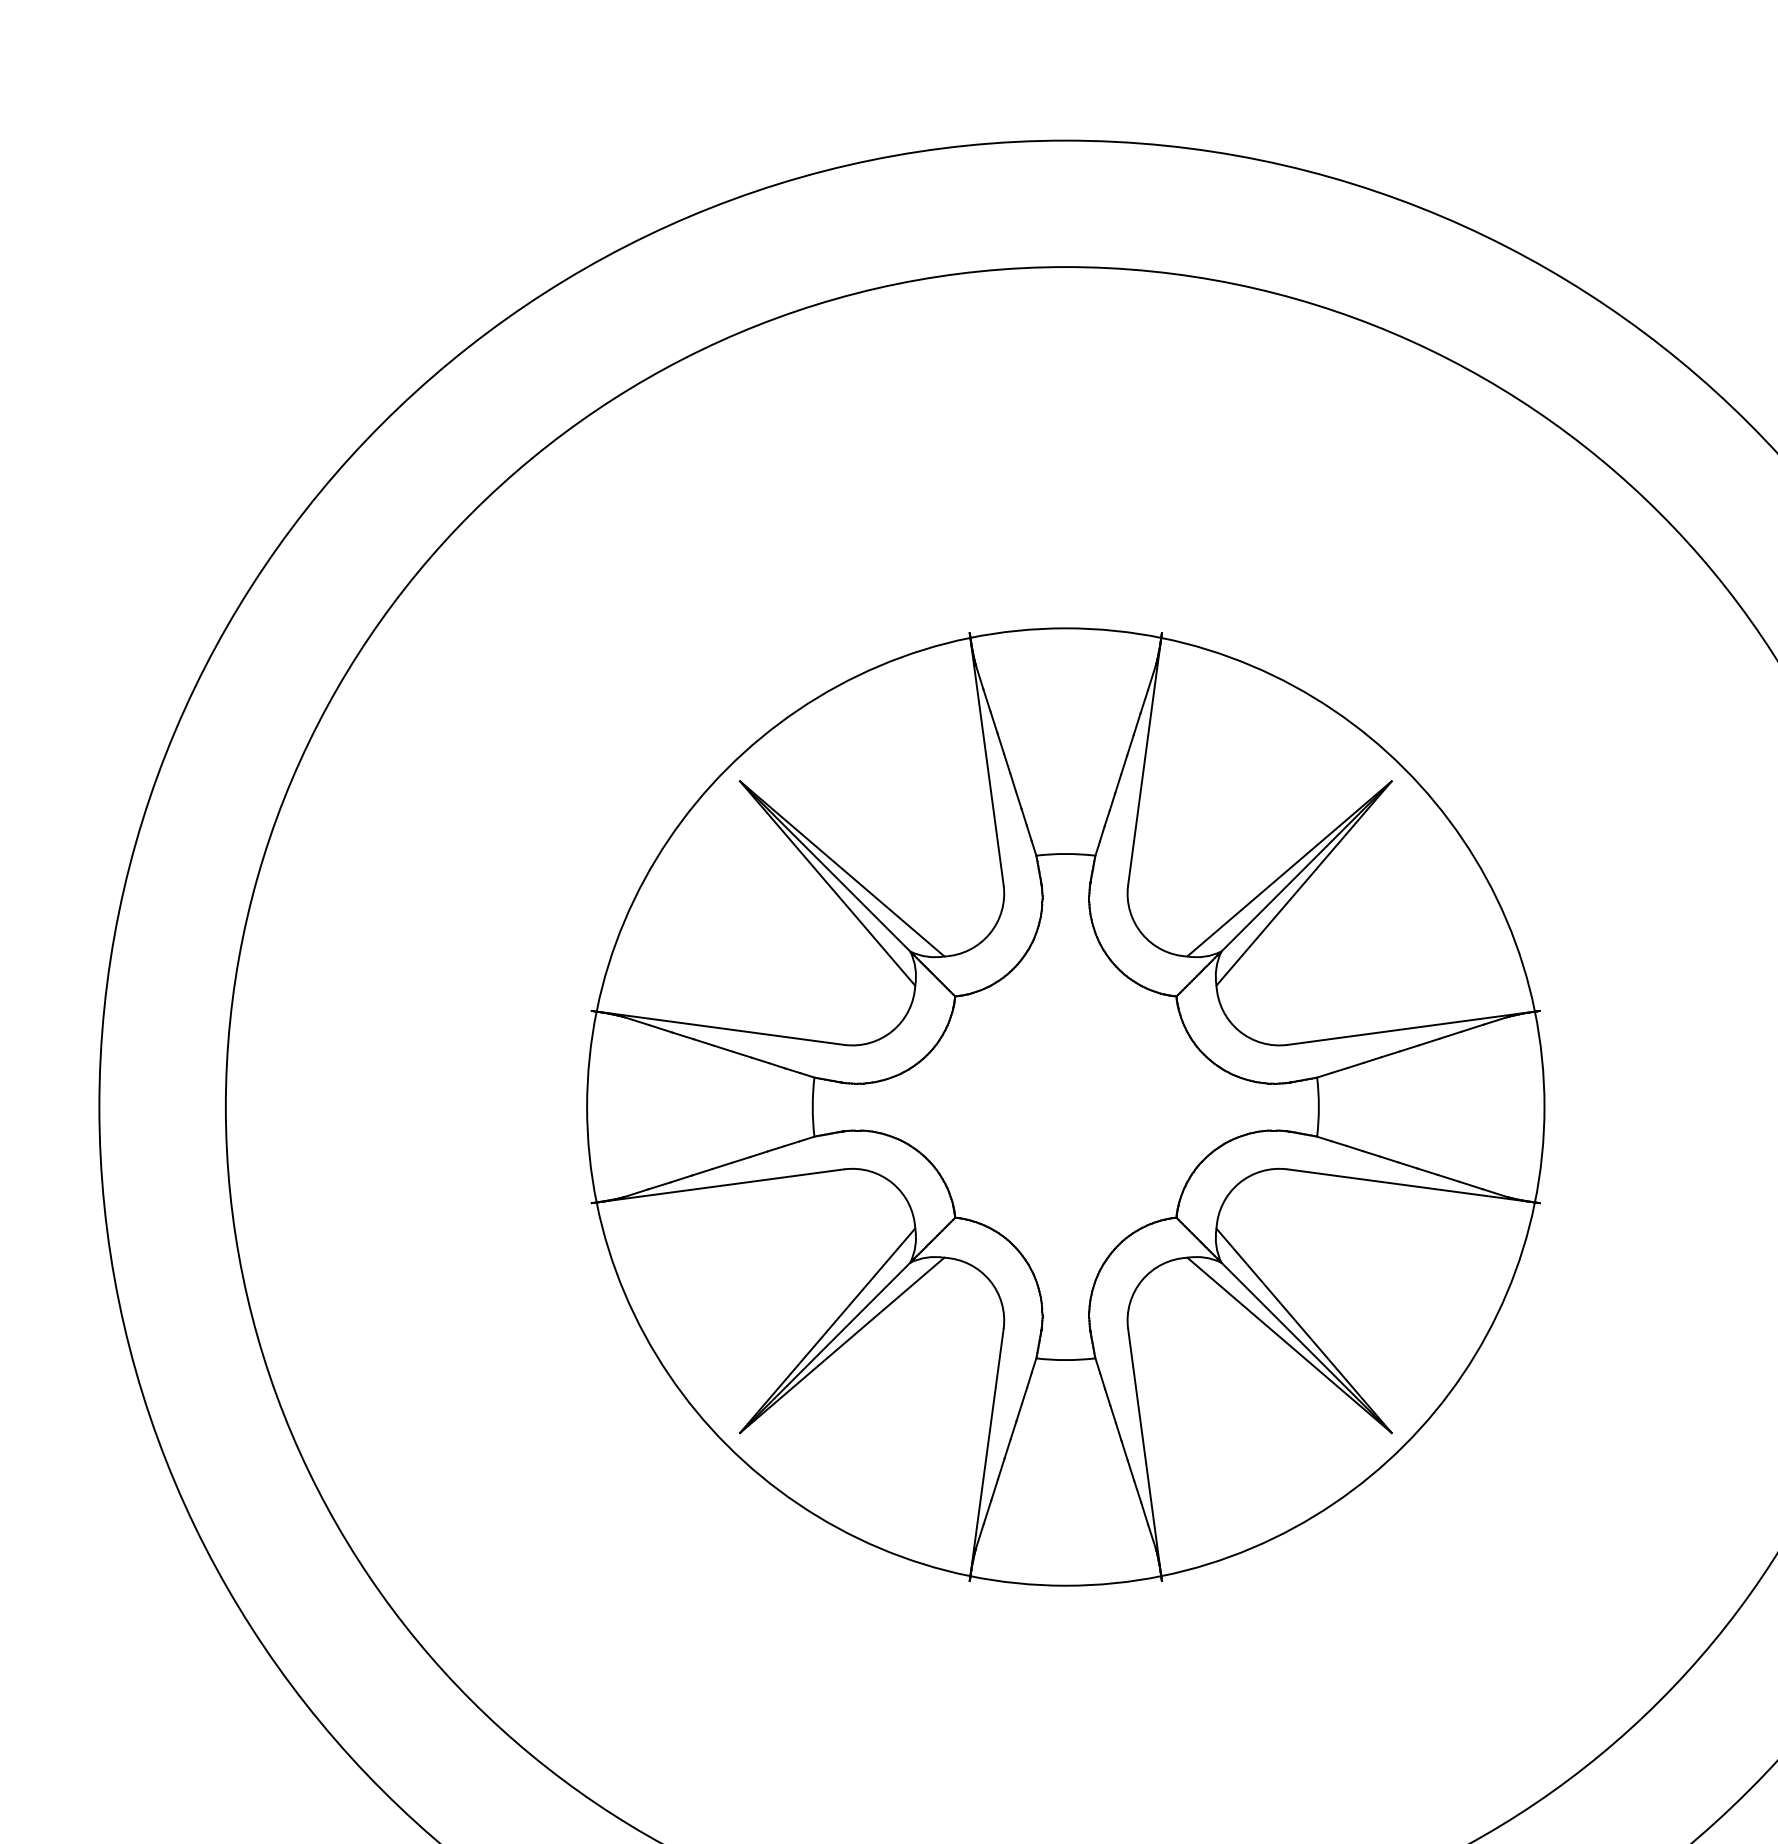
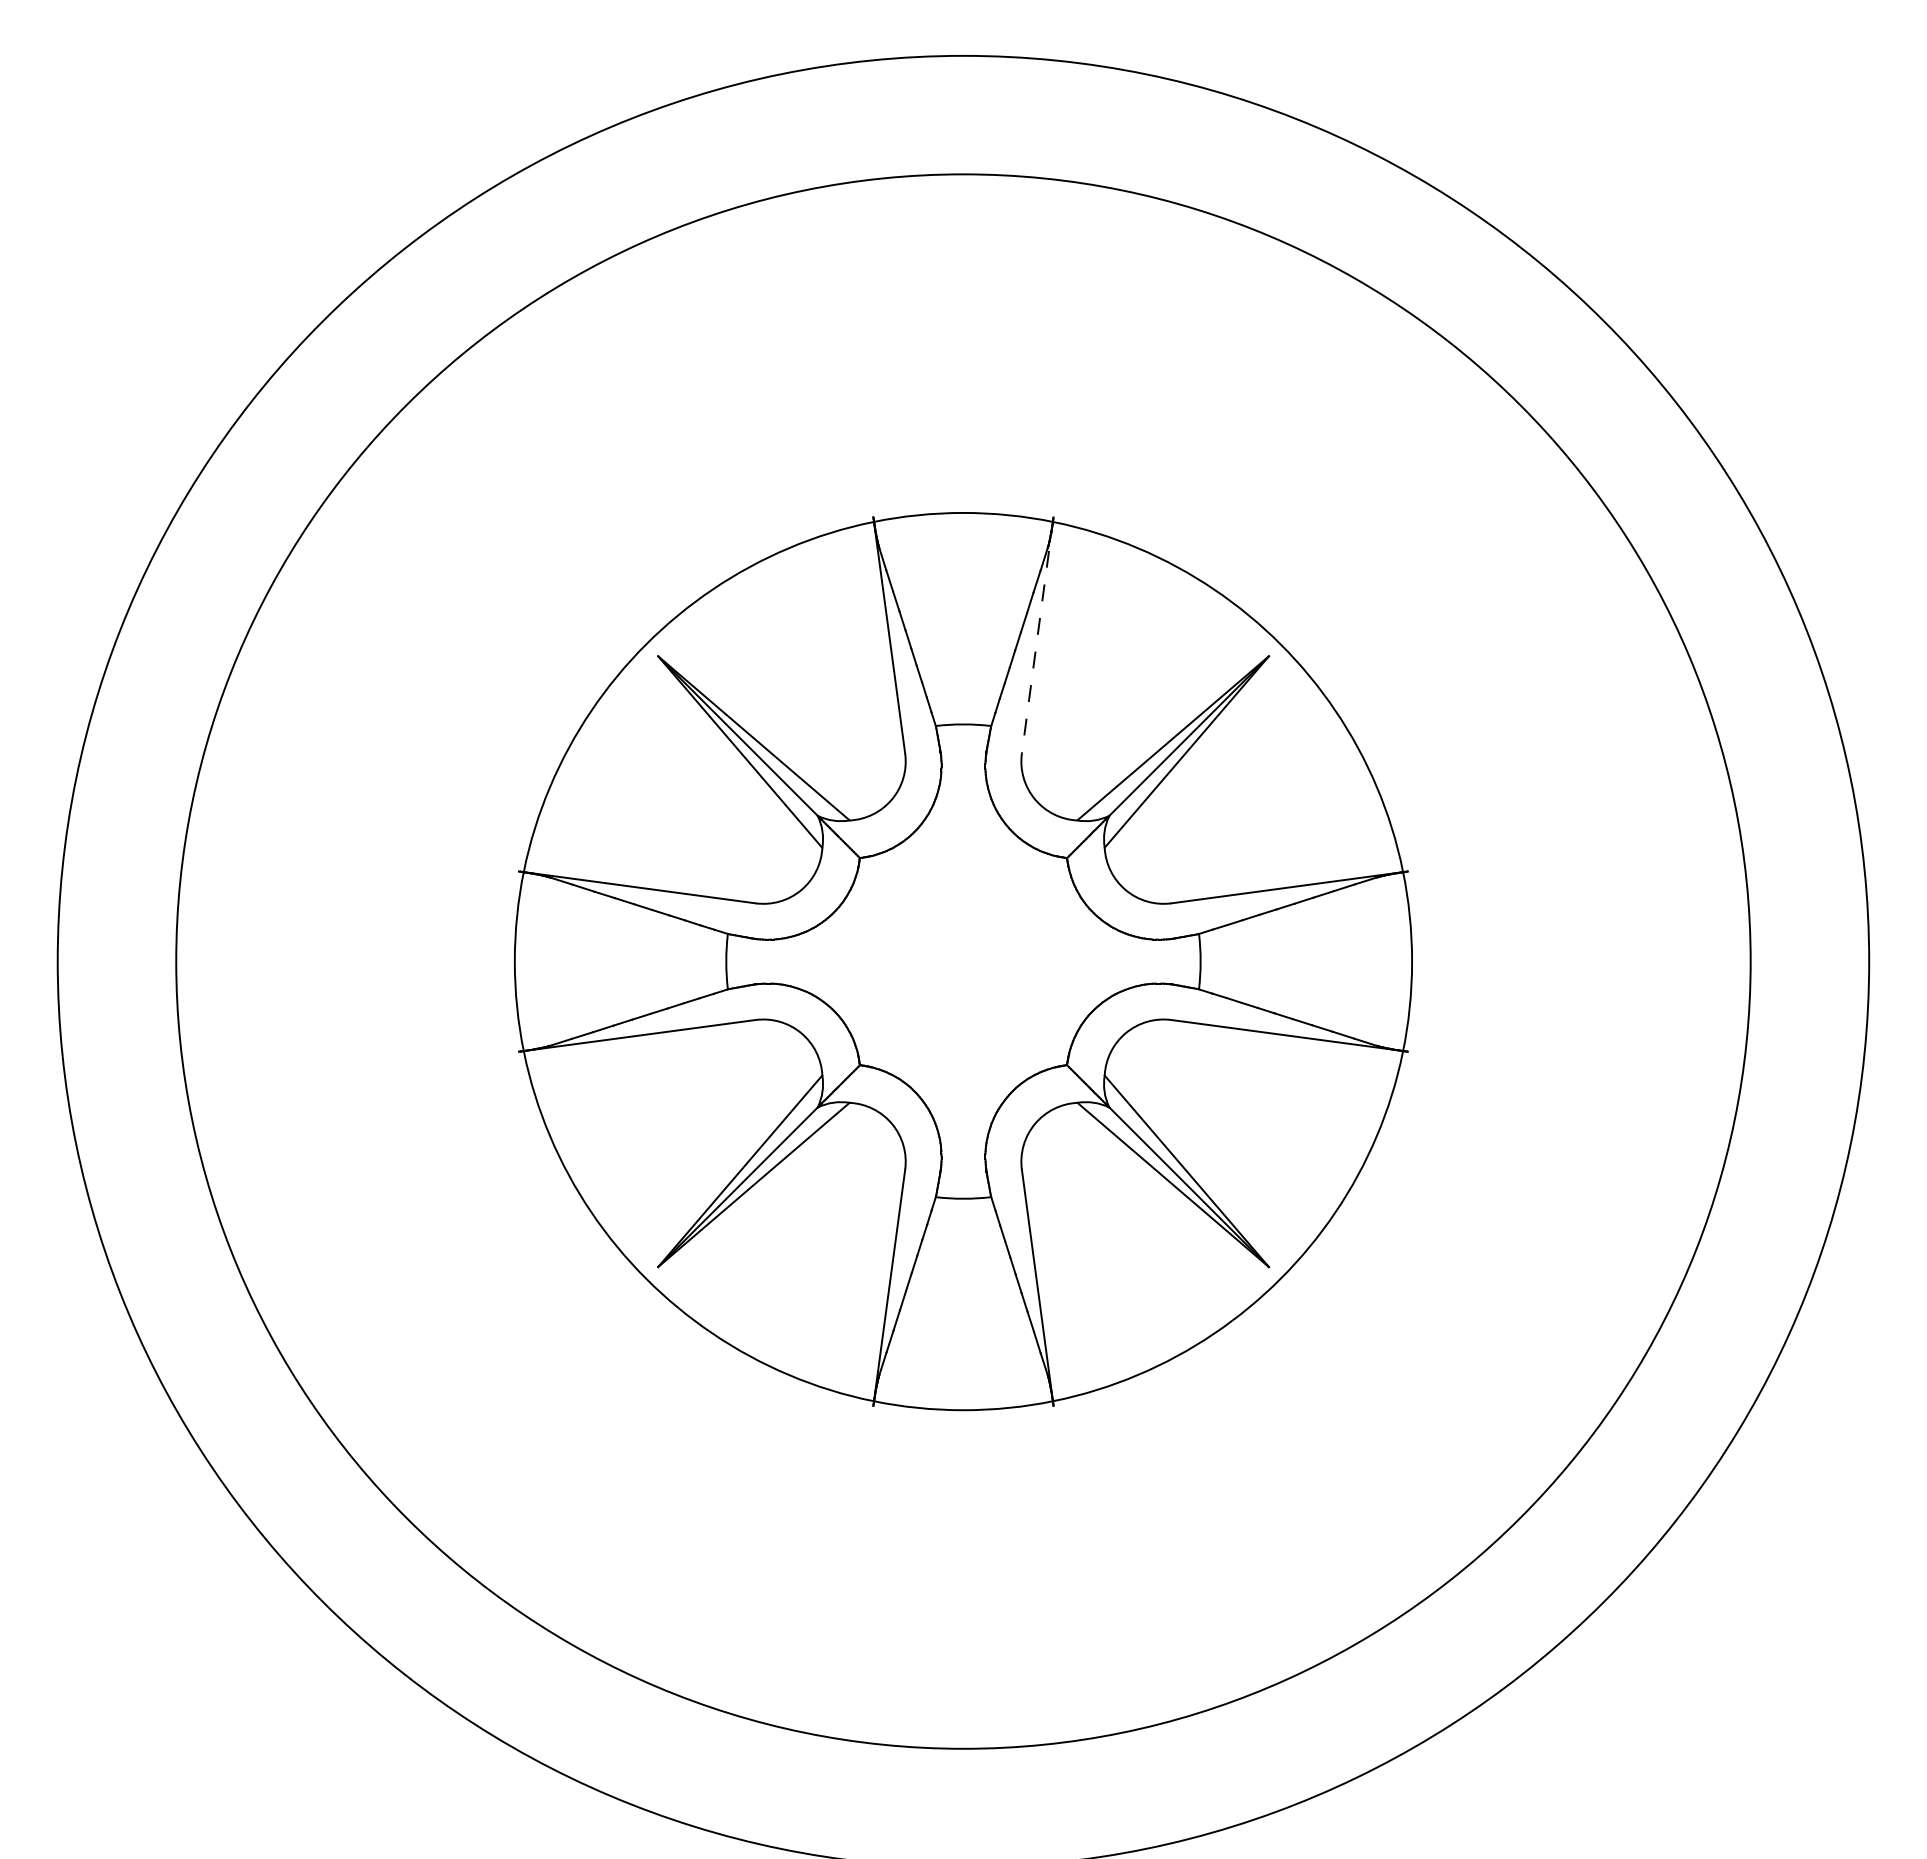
line: (1144, 760) -> (1037, 636), solid -> dashed

